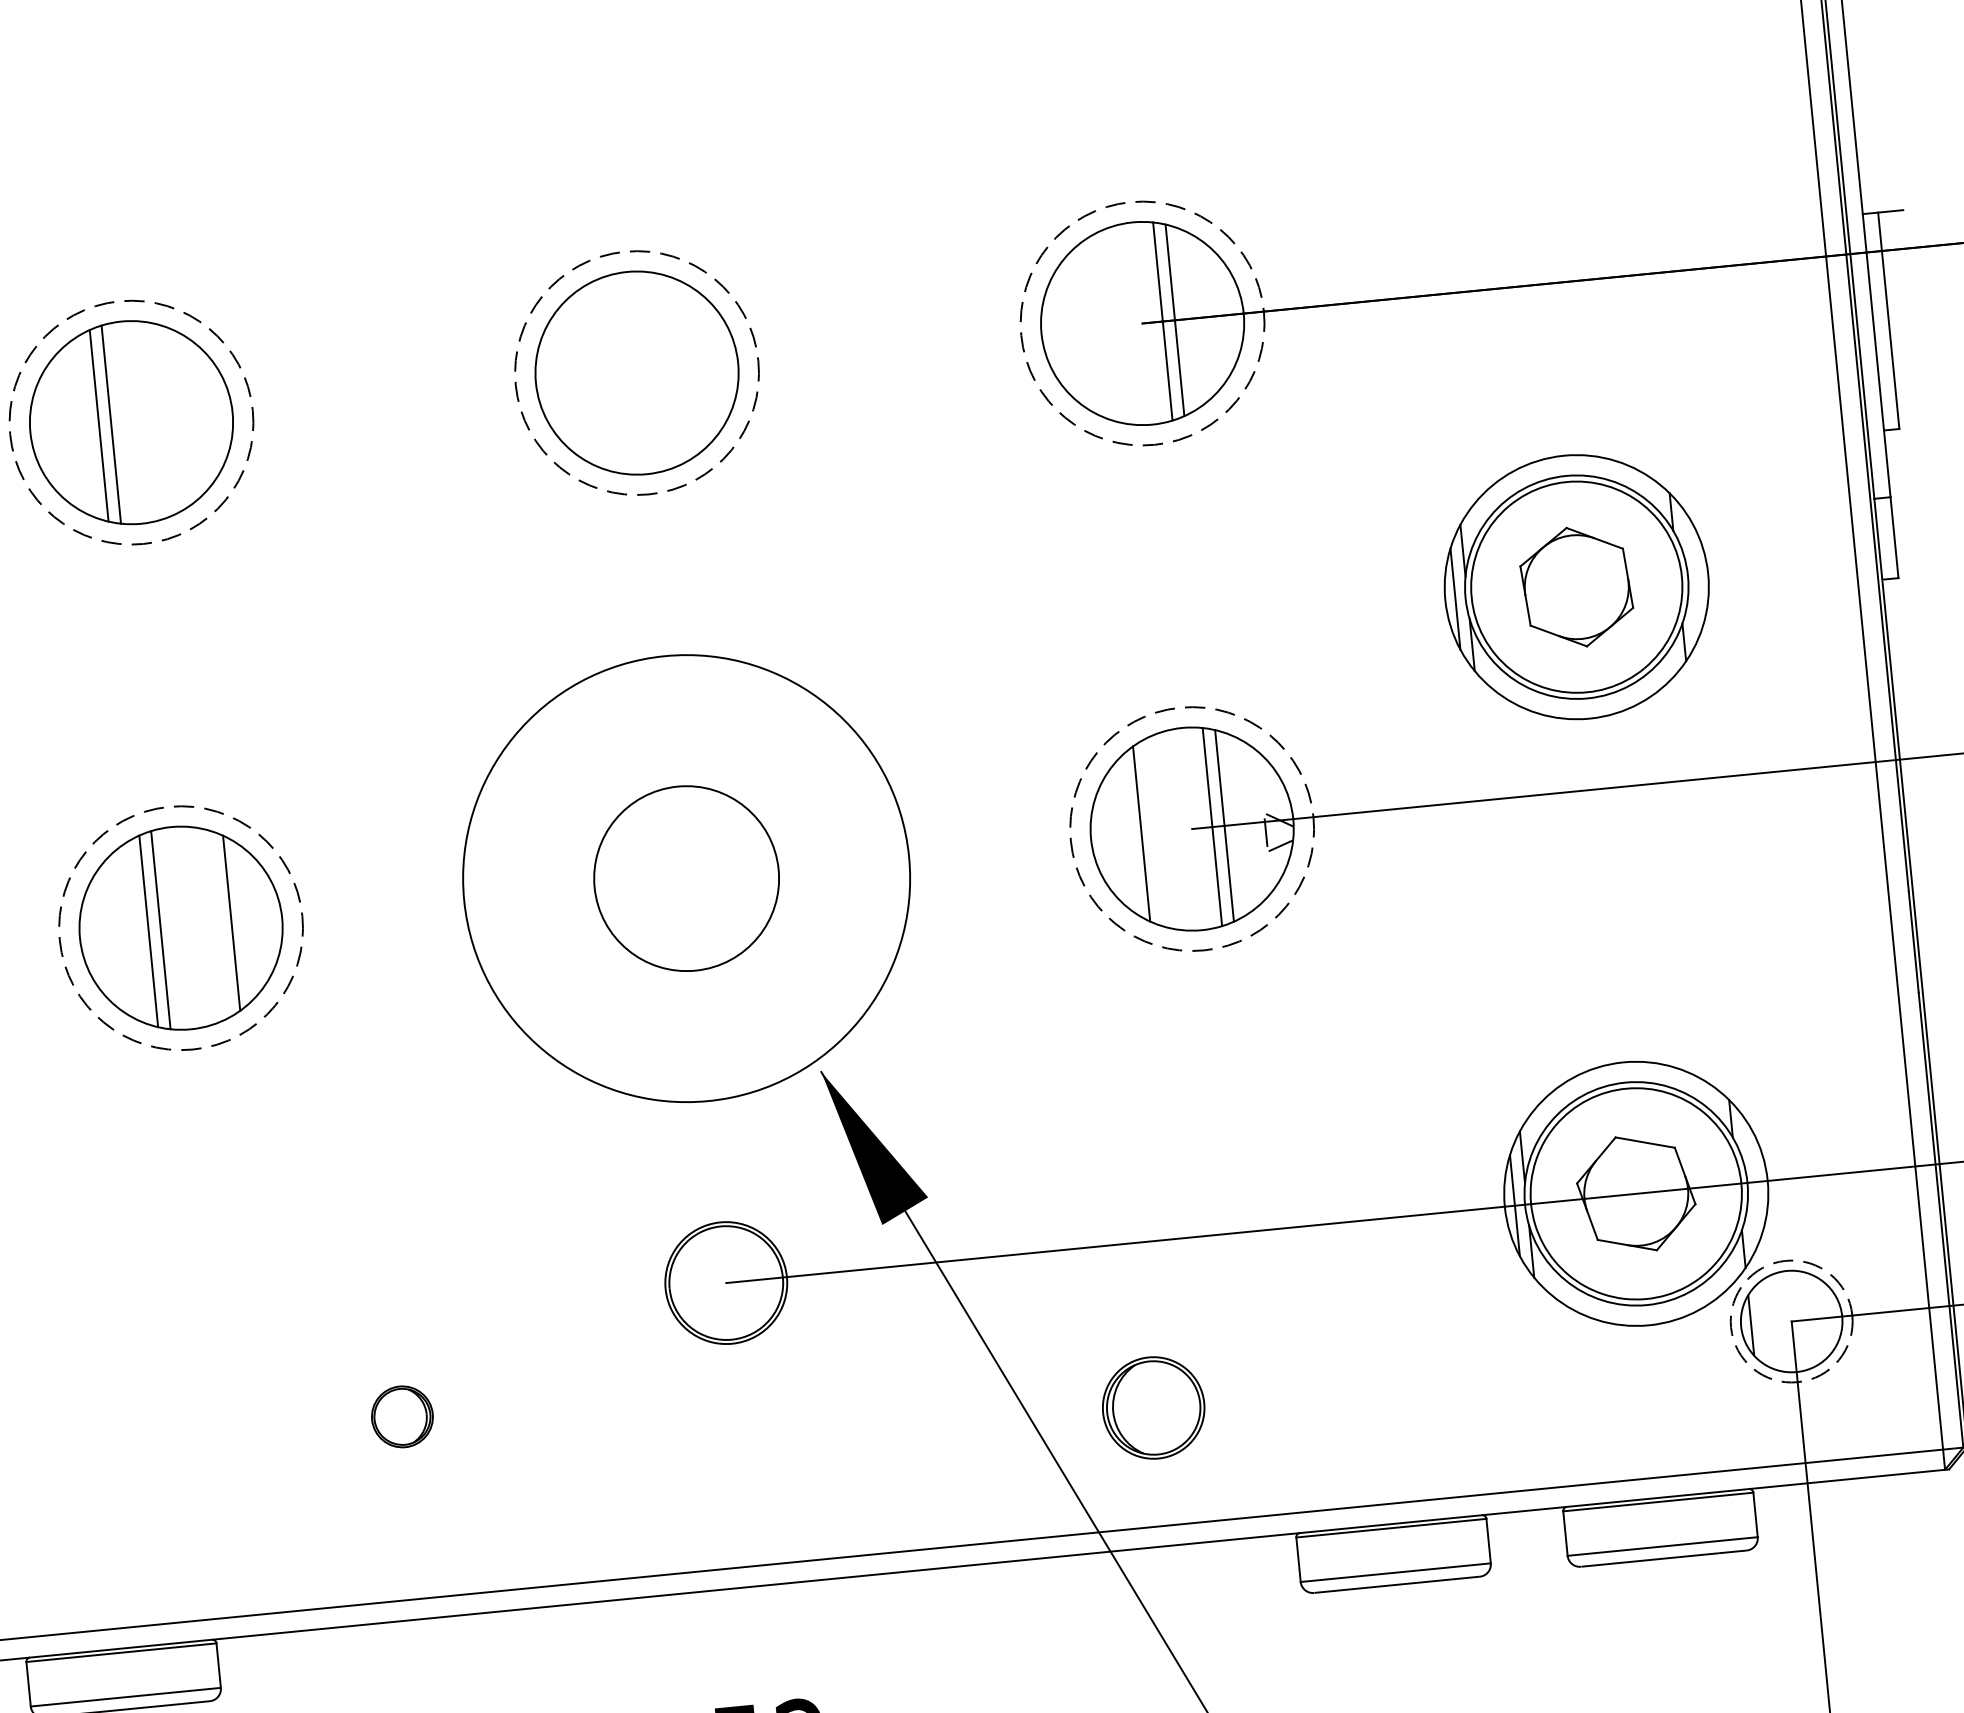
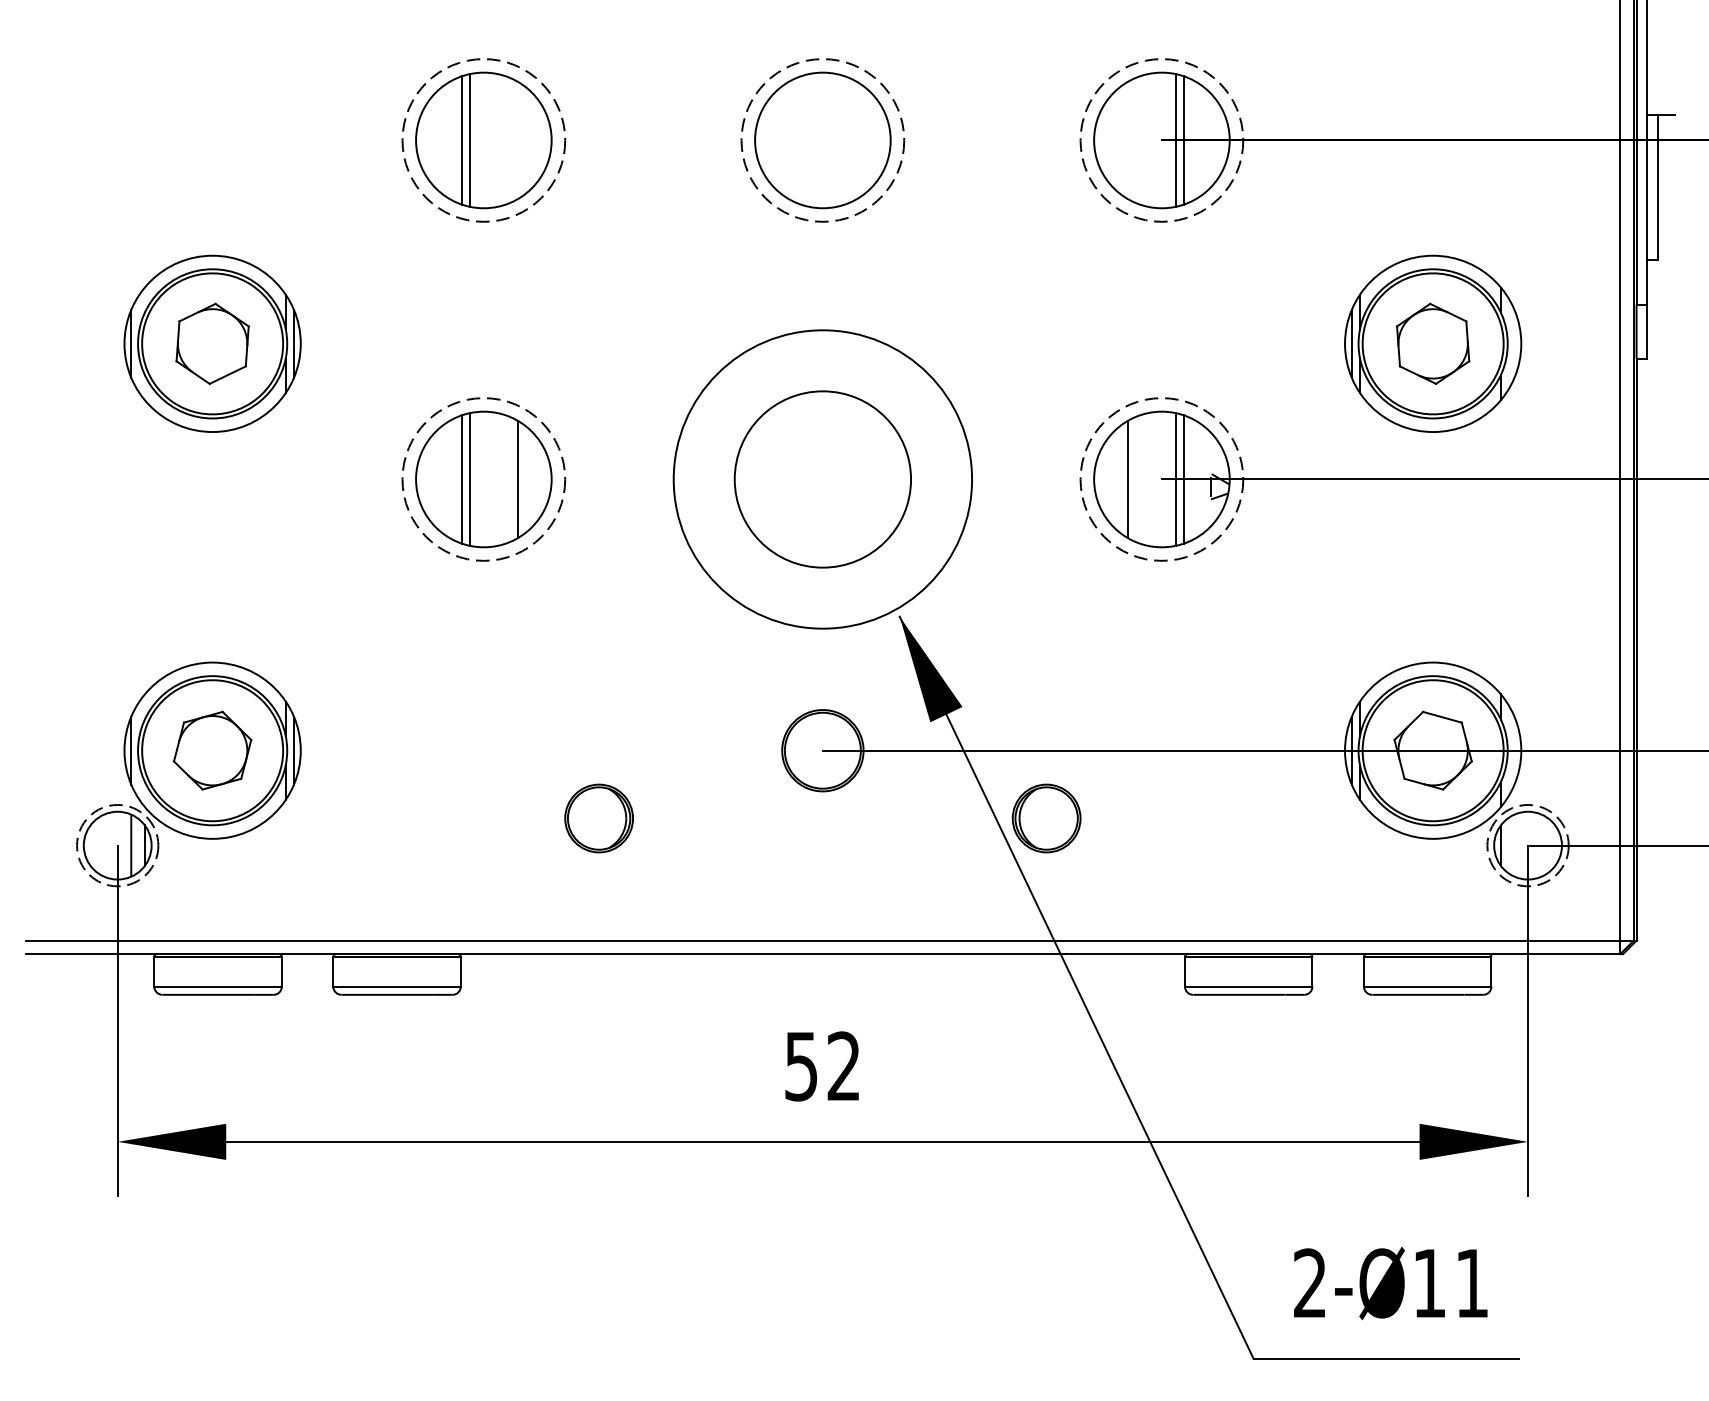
circle: (686, 878) -> (822, 479), size x1.43
part: (1153, 1407) -> (1046, 818), moved
part: (401, 1416) -> (598, 818), size x1.67

